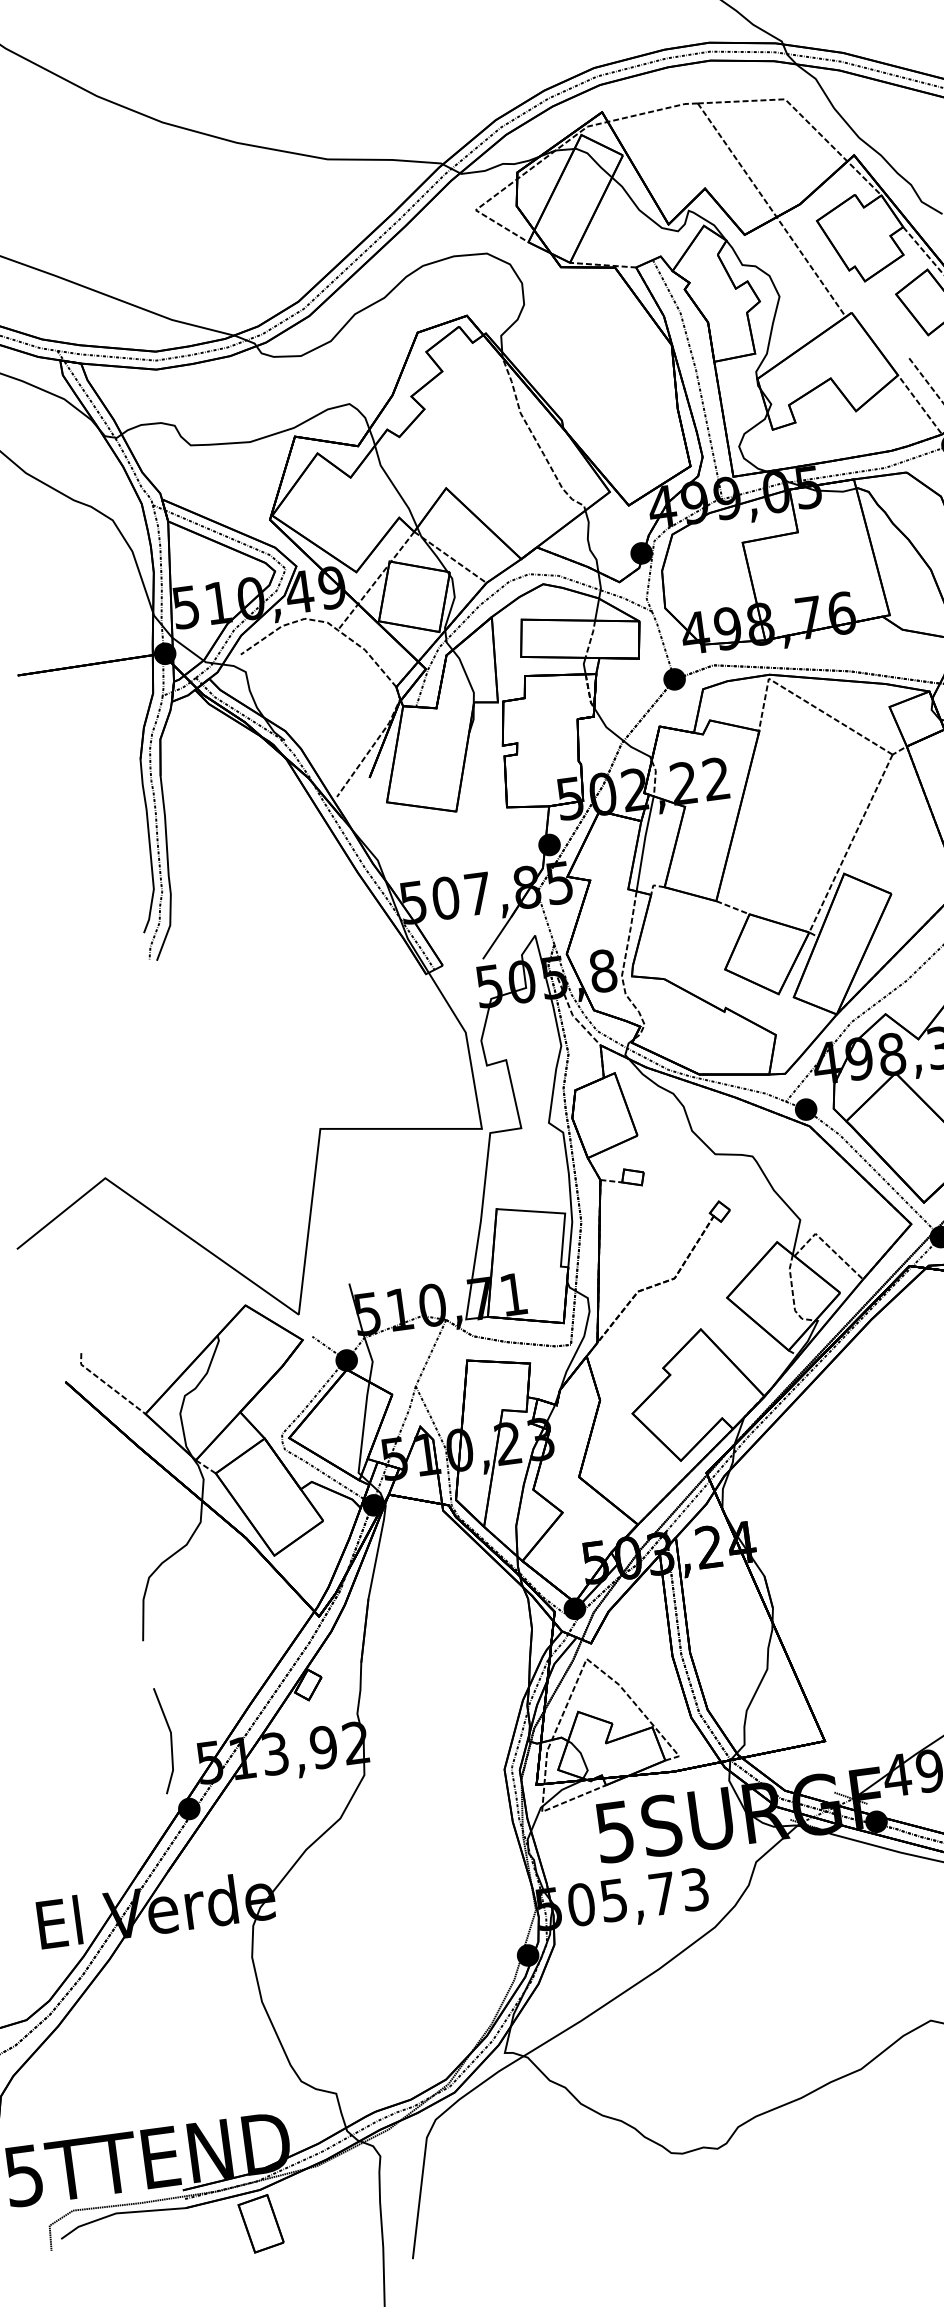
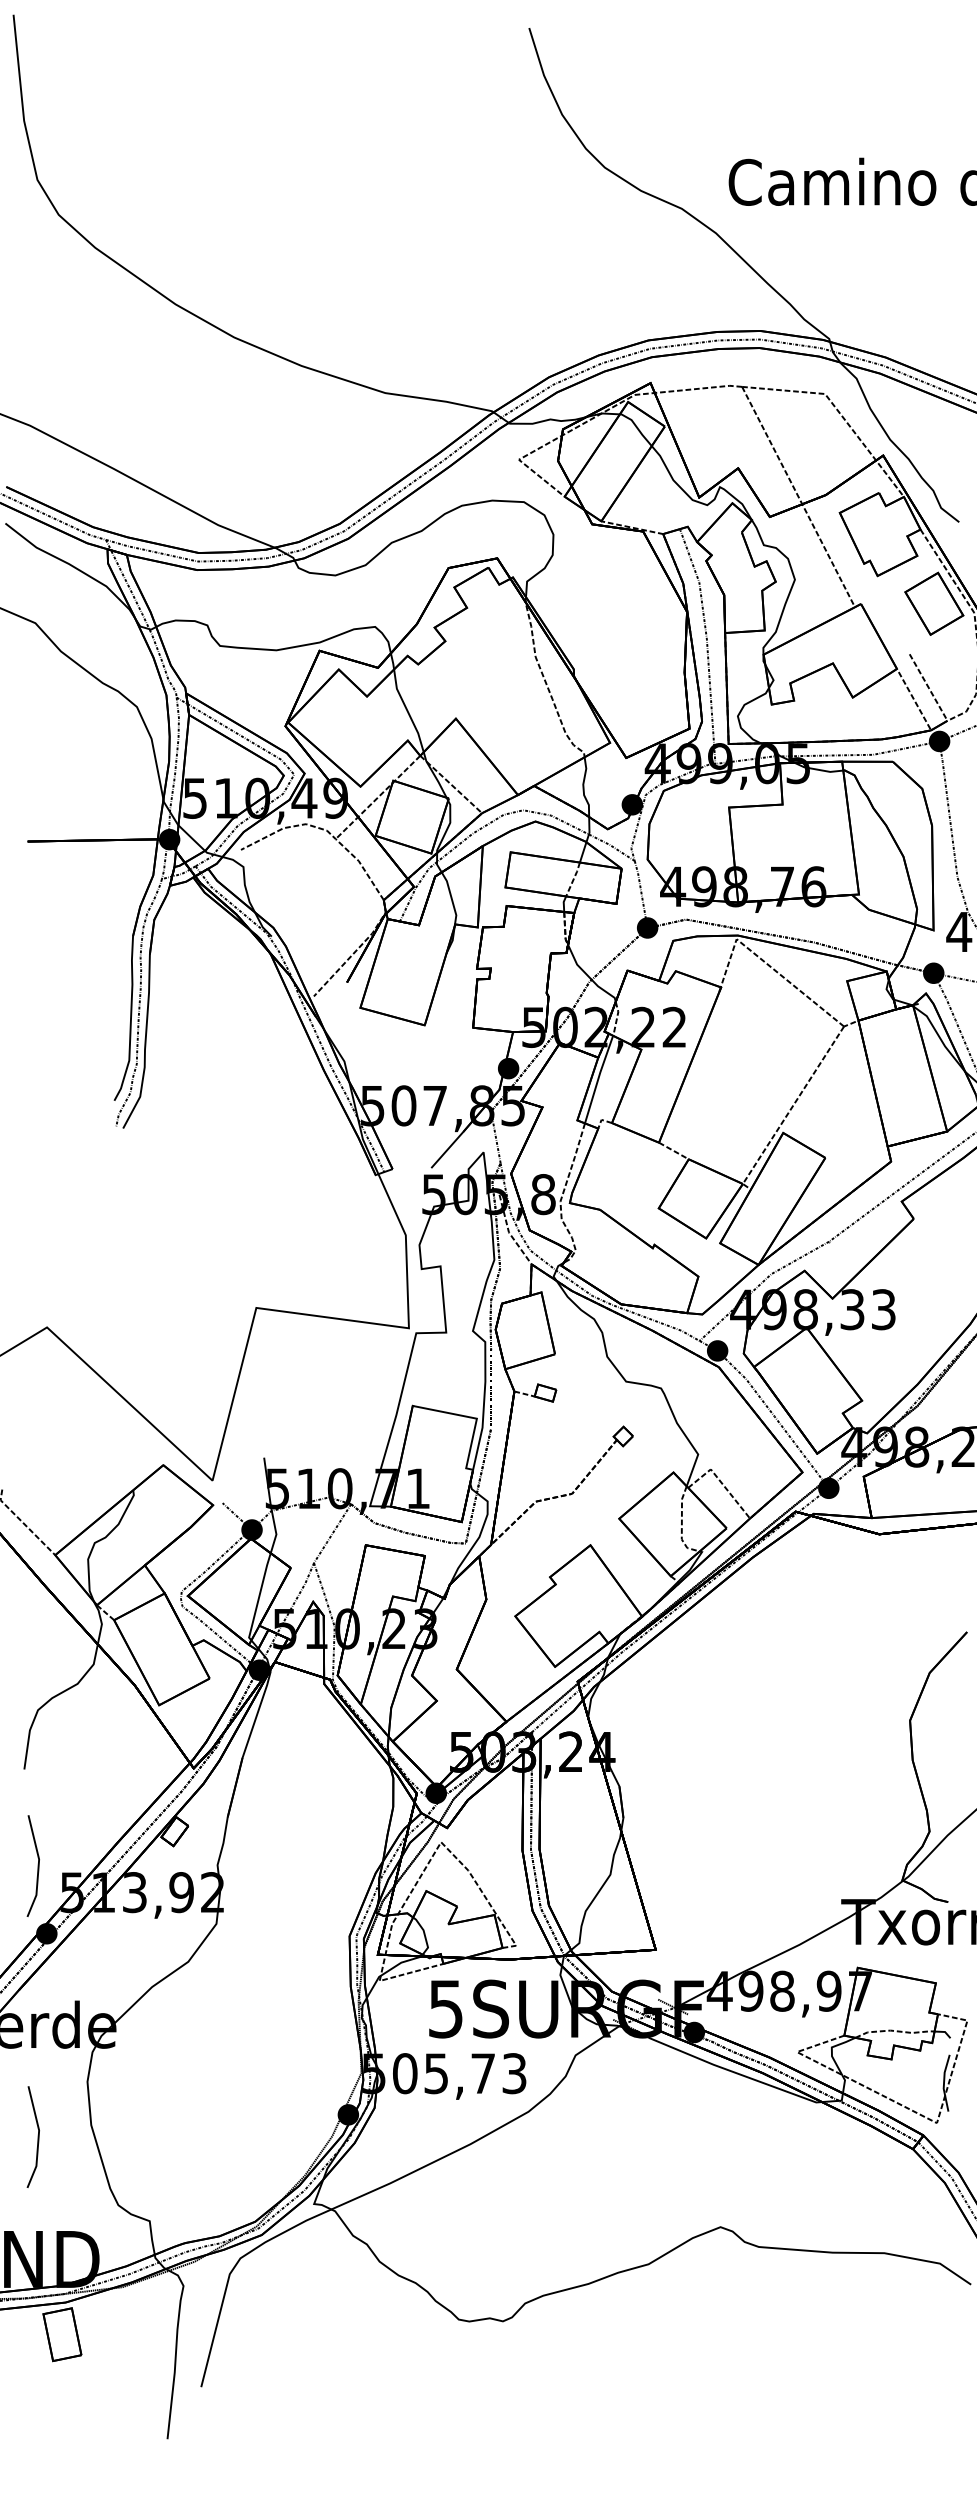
line: (207, 2021) -> (37, 2136), added

